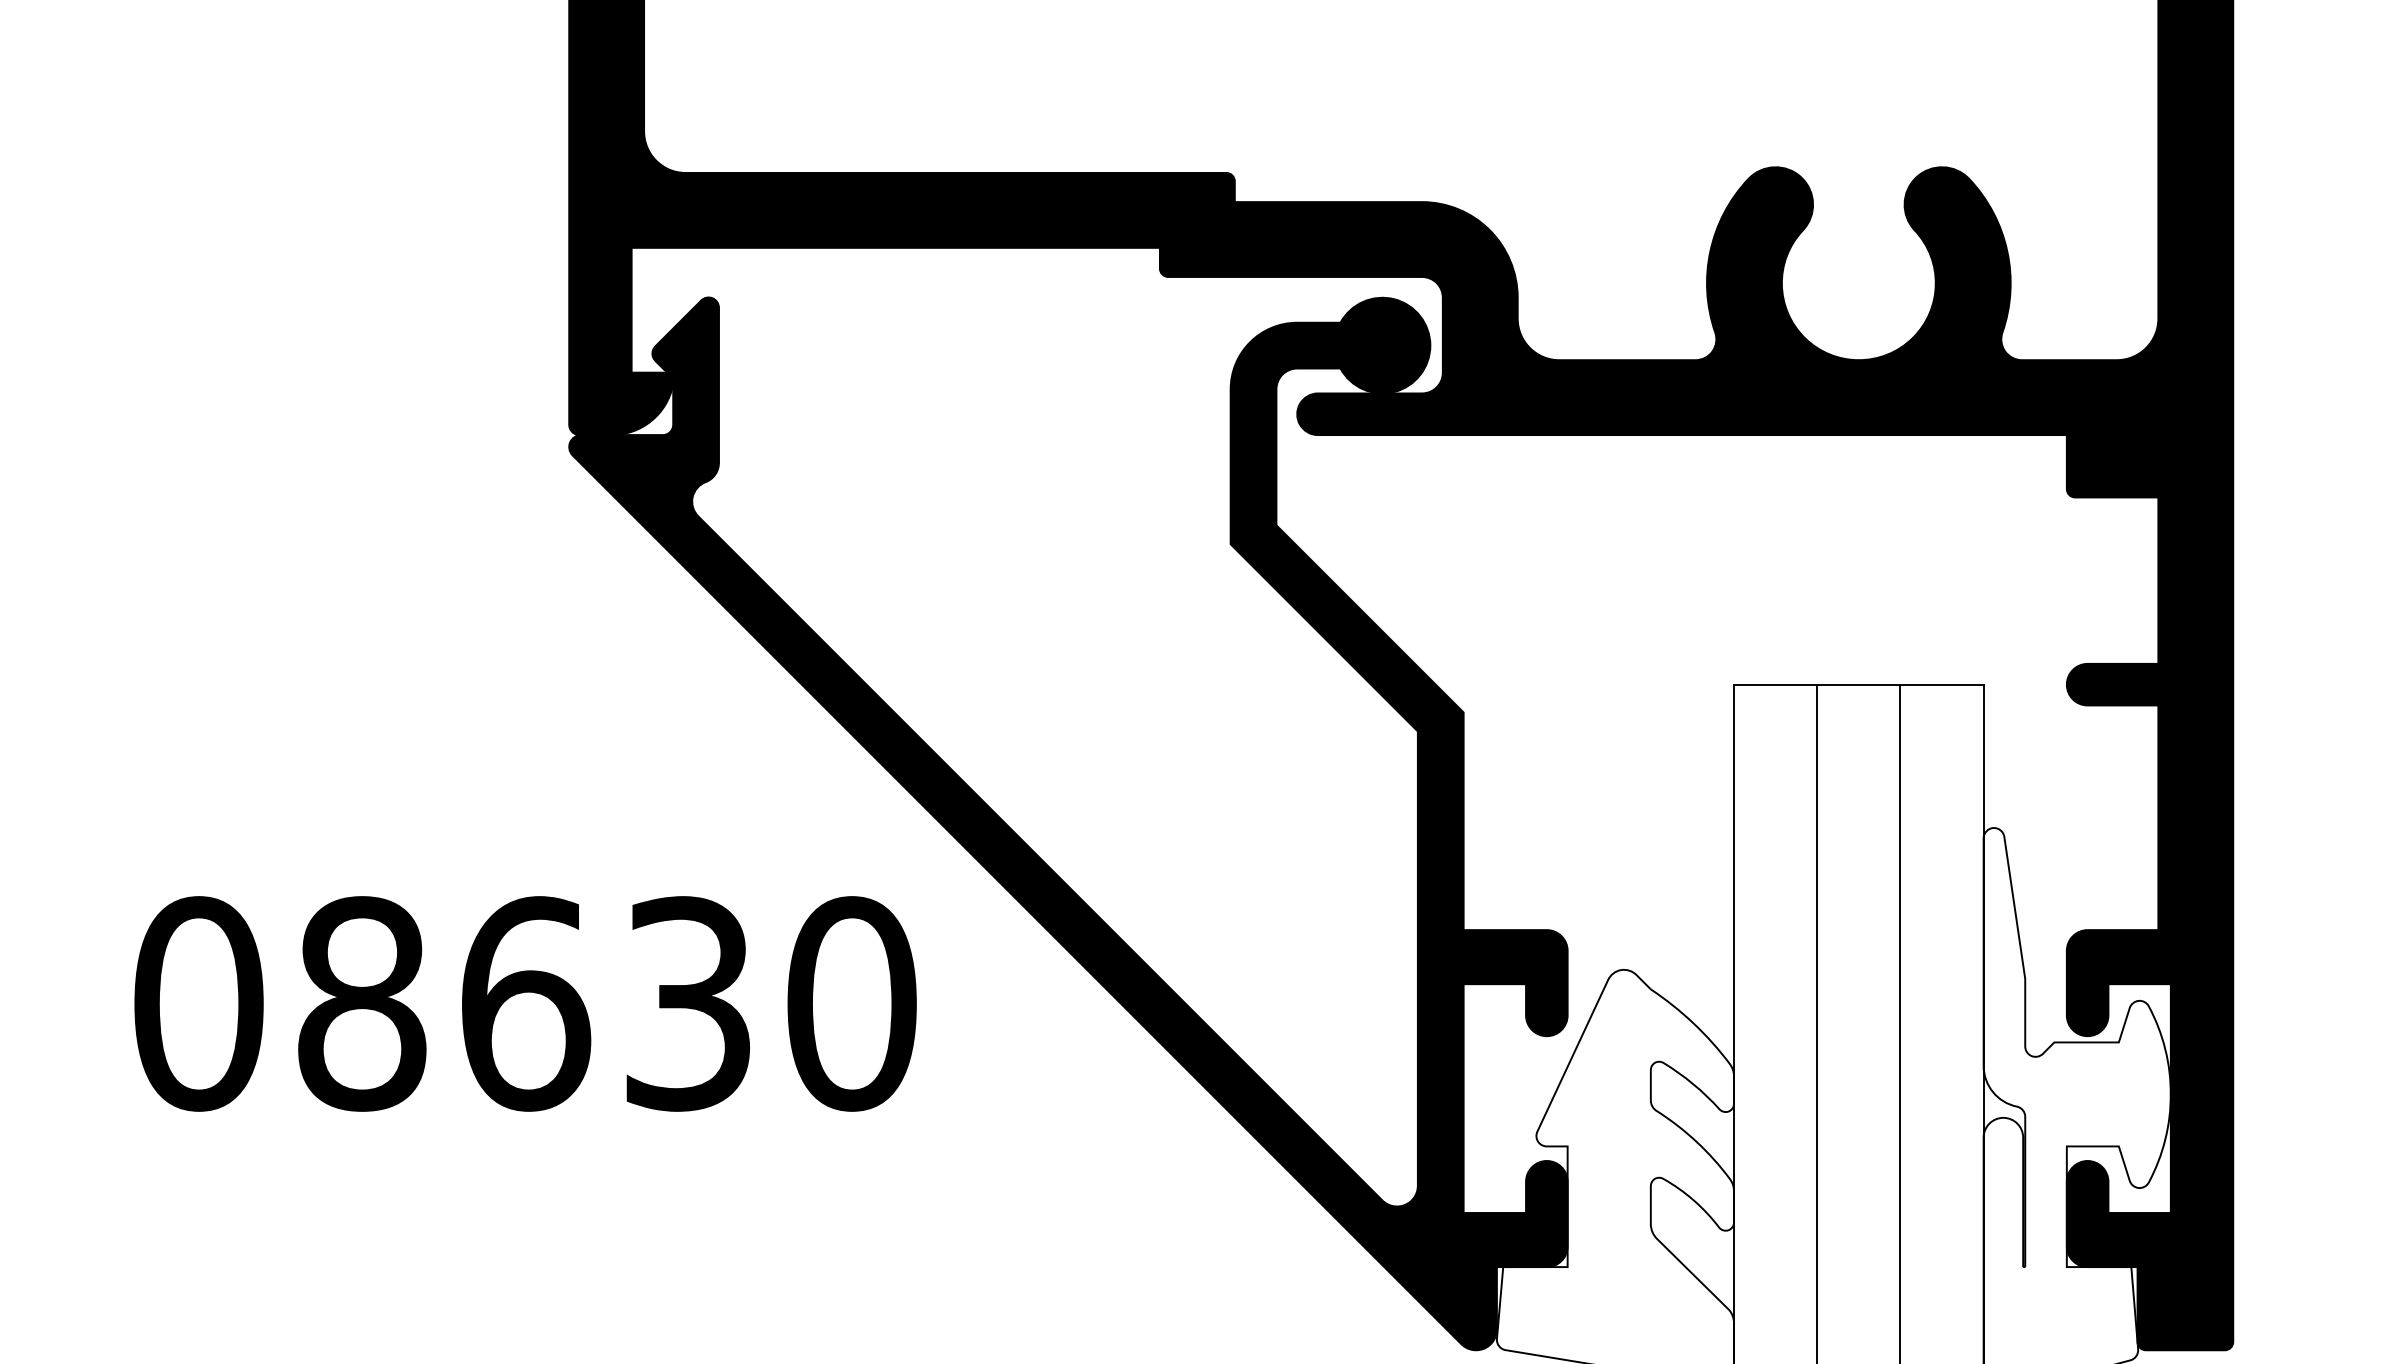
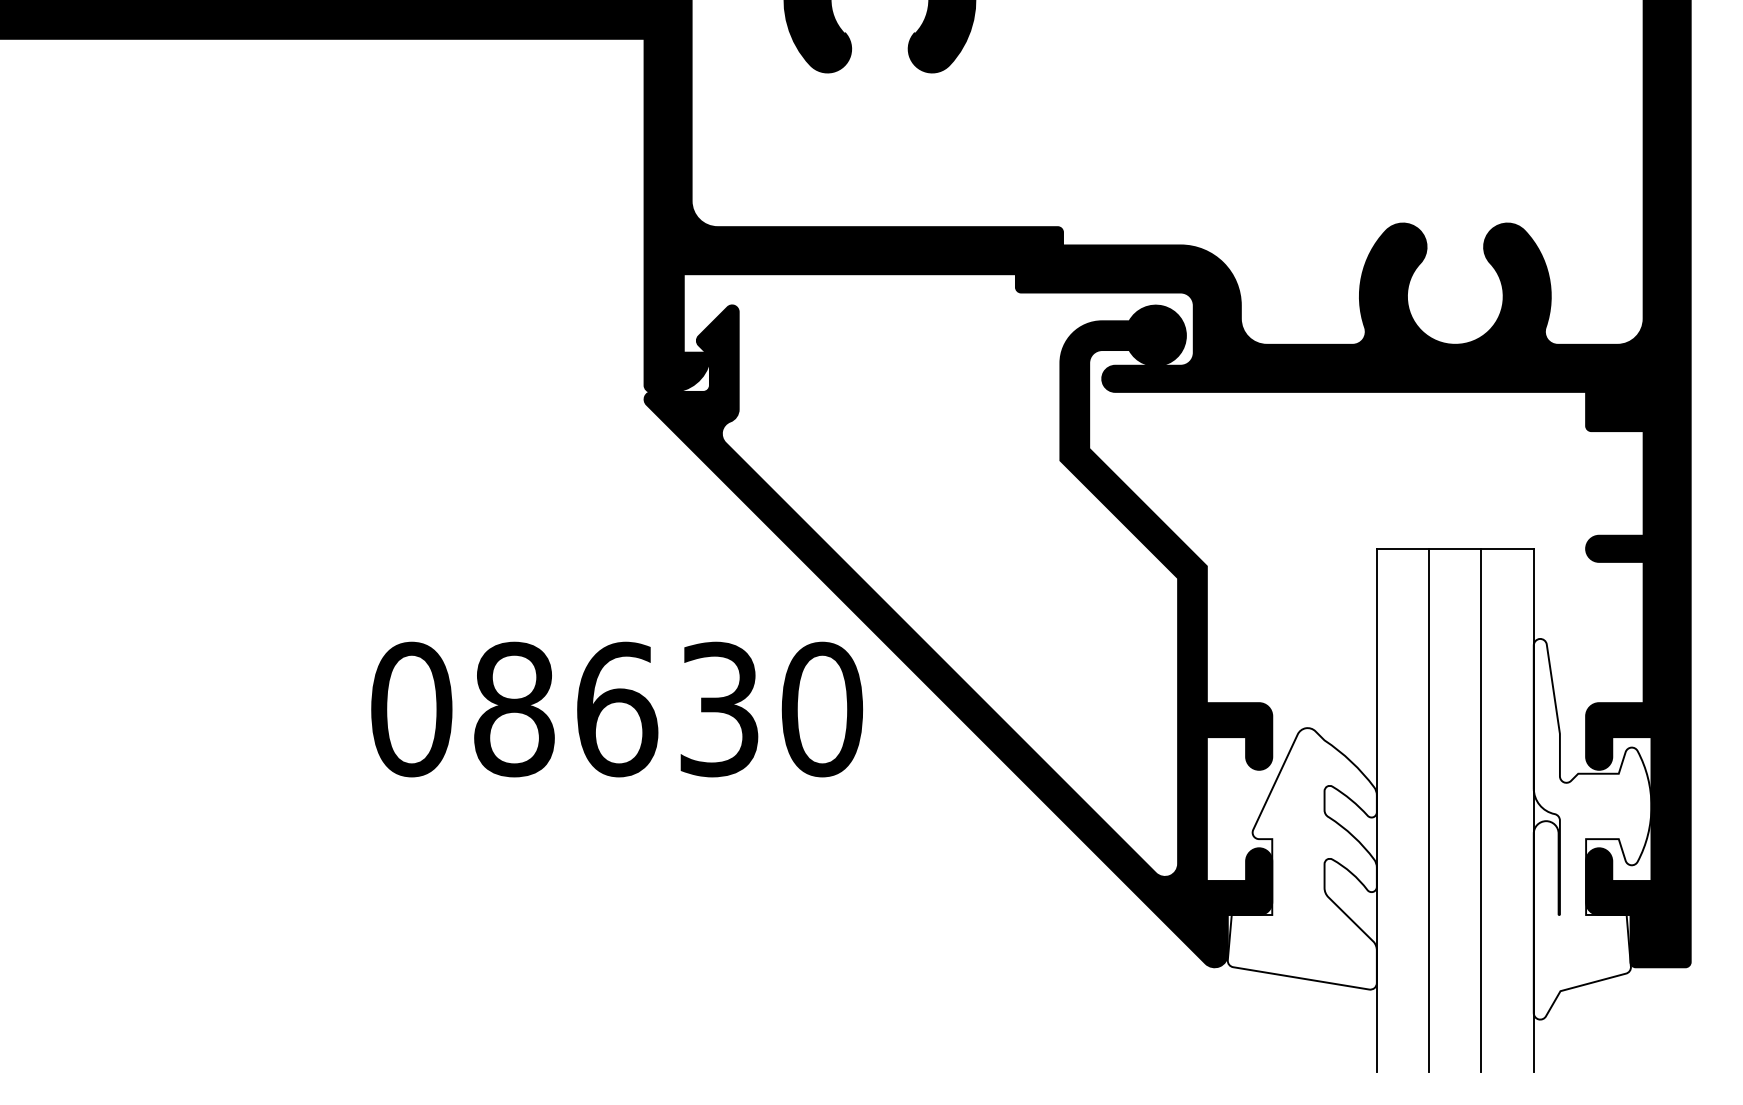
text: (524, 1003) -> (616, 709), moved

